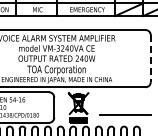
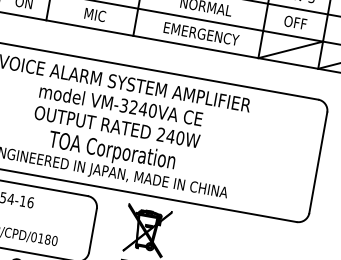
line: (150, 59) -> (317, 164), dashed -> solid

